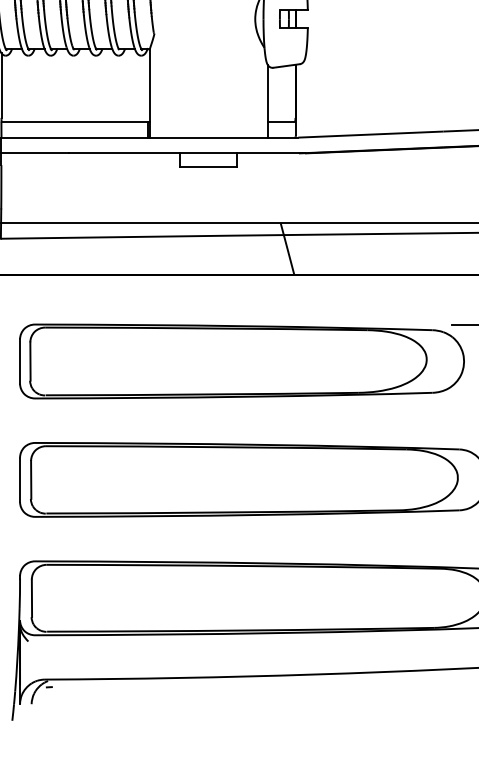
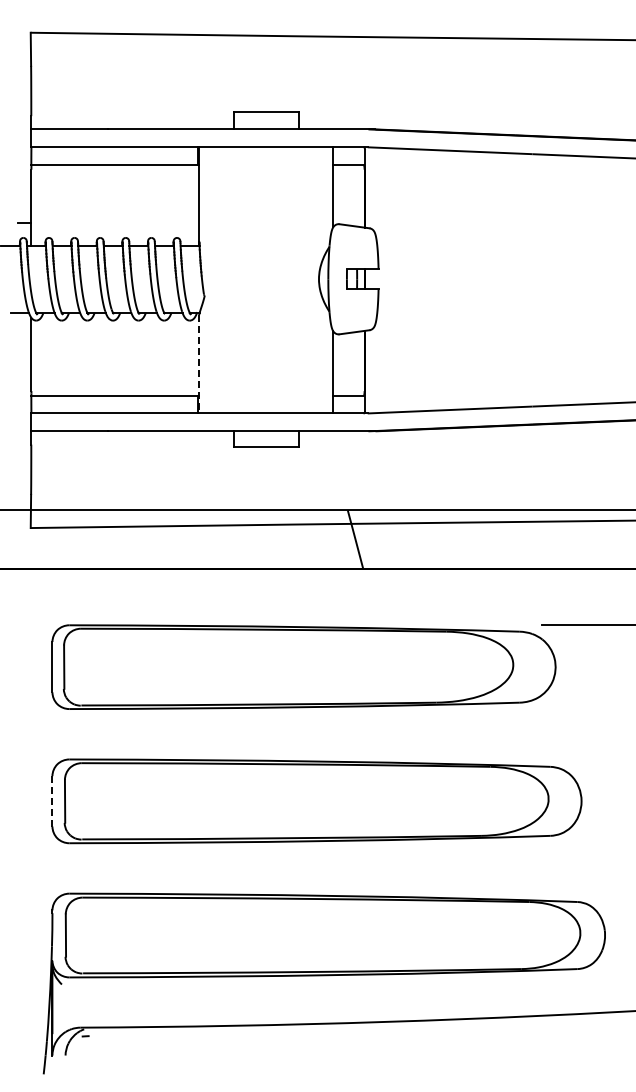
line: (149, 94) -> (199, 364), solid -> dashed
line: (20, 480) -> (52, 801), solid -> dashed

